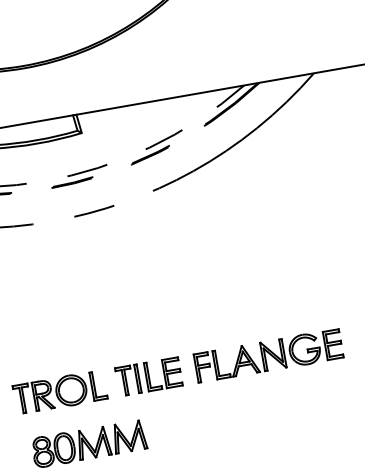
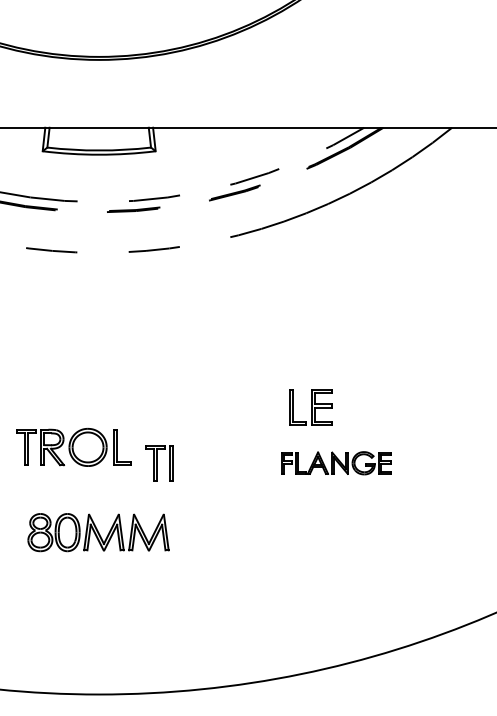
part: (268, 355) -> (336, 462), size x0.6
part: (163, 374) -> (310, 407), moved
part: (59, 392) -> (73, 447), moved

